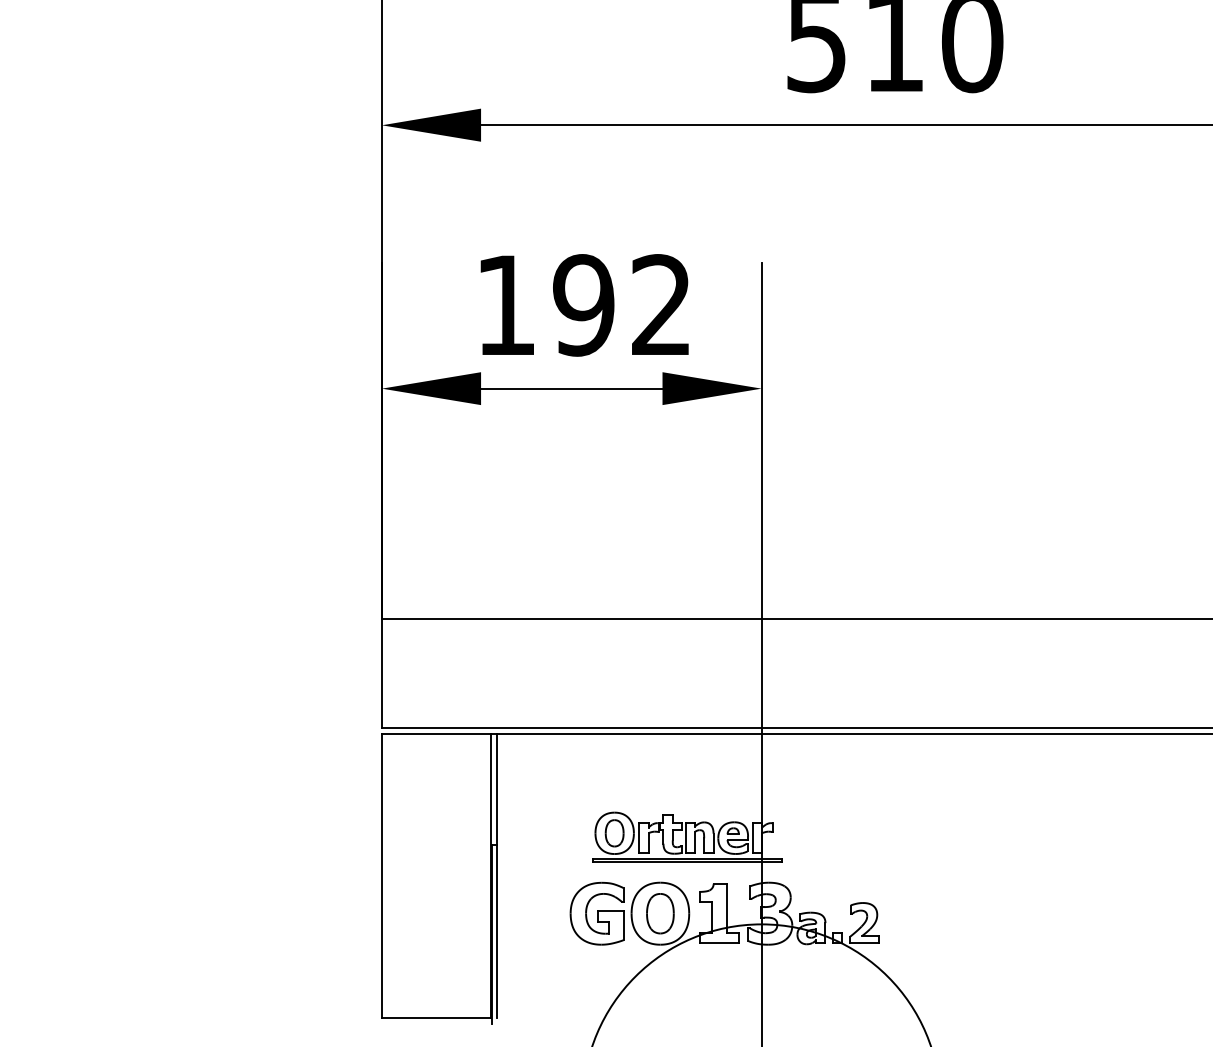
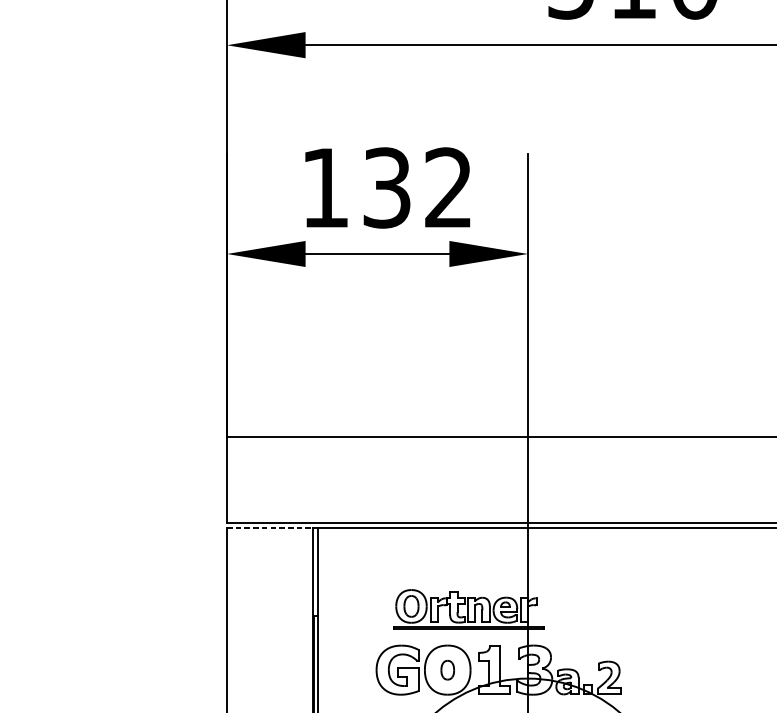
text: (583, 305) -> (386, 188), 192 -> 132
line: (436, 734) -> (270, 528), solid -> dashed
part: (660, 913) -> (447, 669), size x0.6

